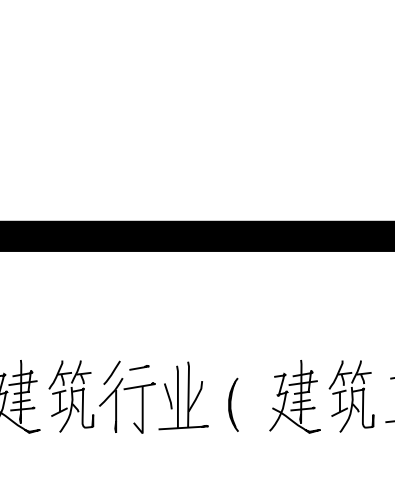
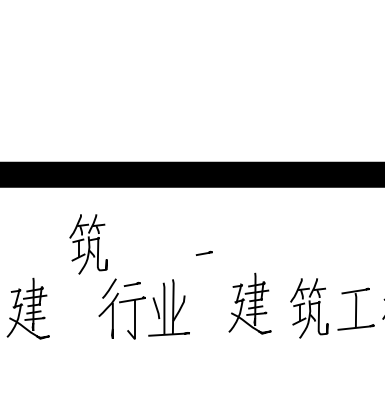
line: (225, 329) -> (204, 252), added
part: (71, 396) -> (88, 244), moved
part: (294, 396) -> (249, 303), moved
part: (233, 403) -> (210, 314), removed

